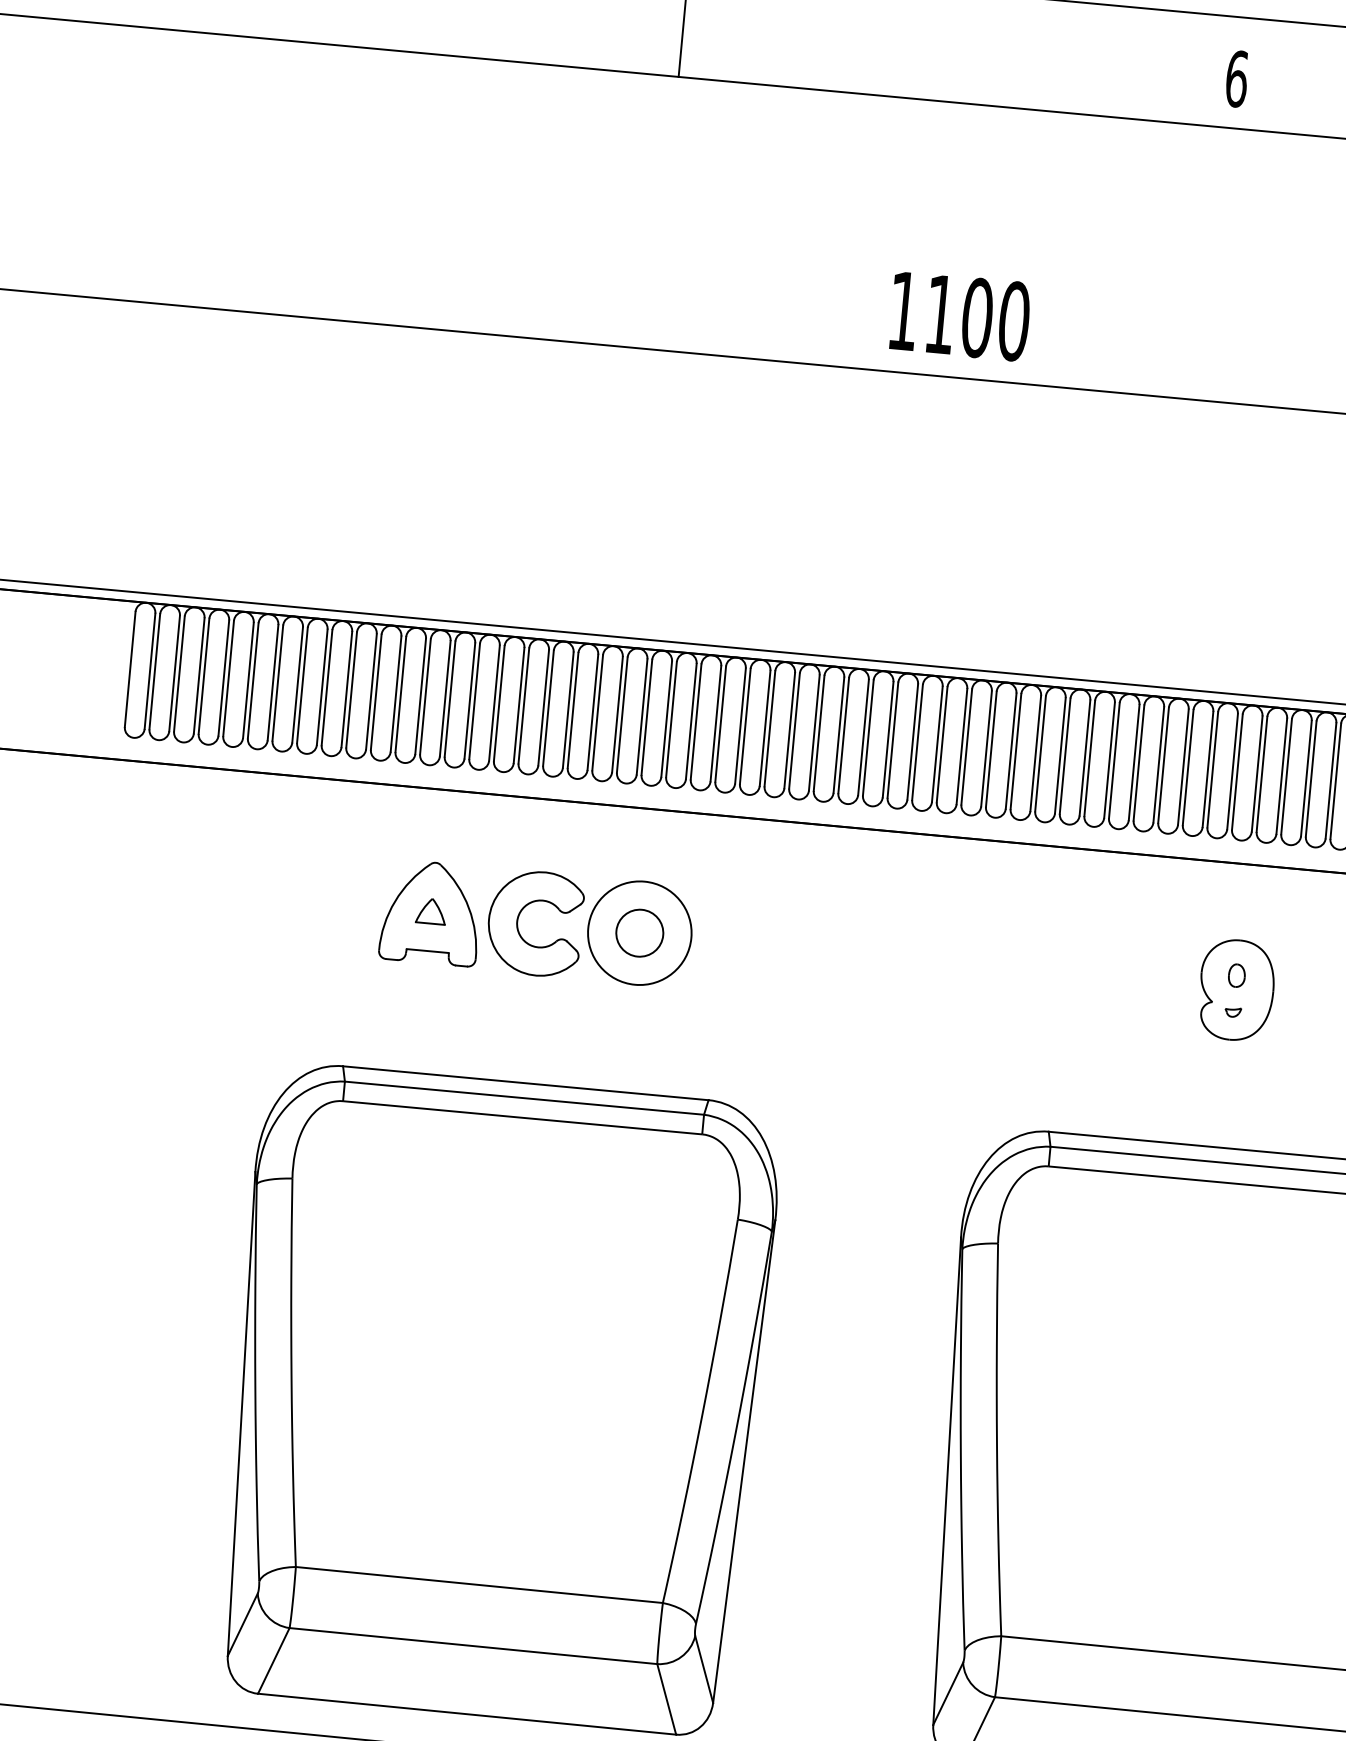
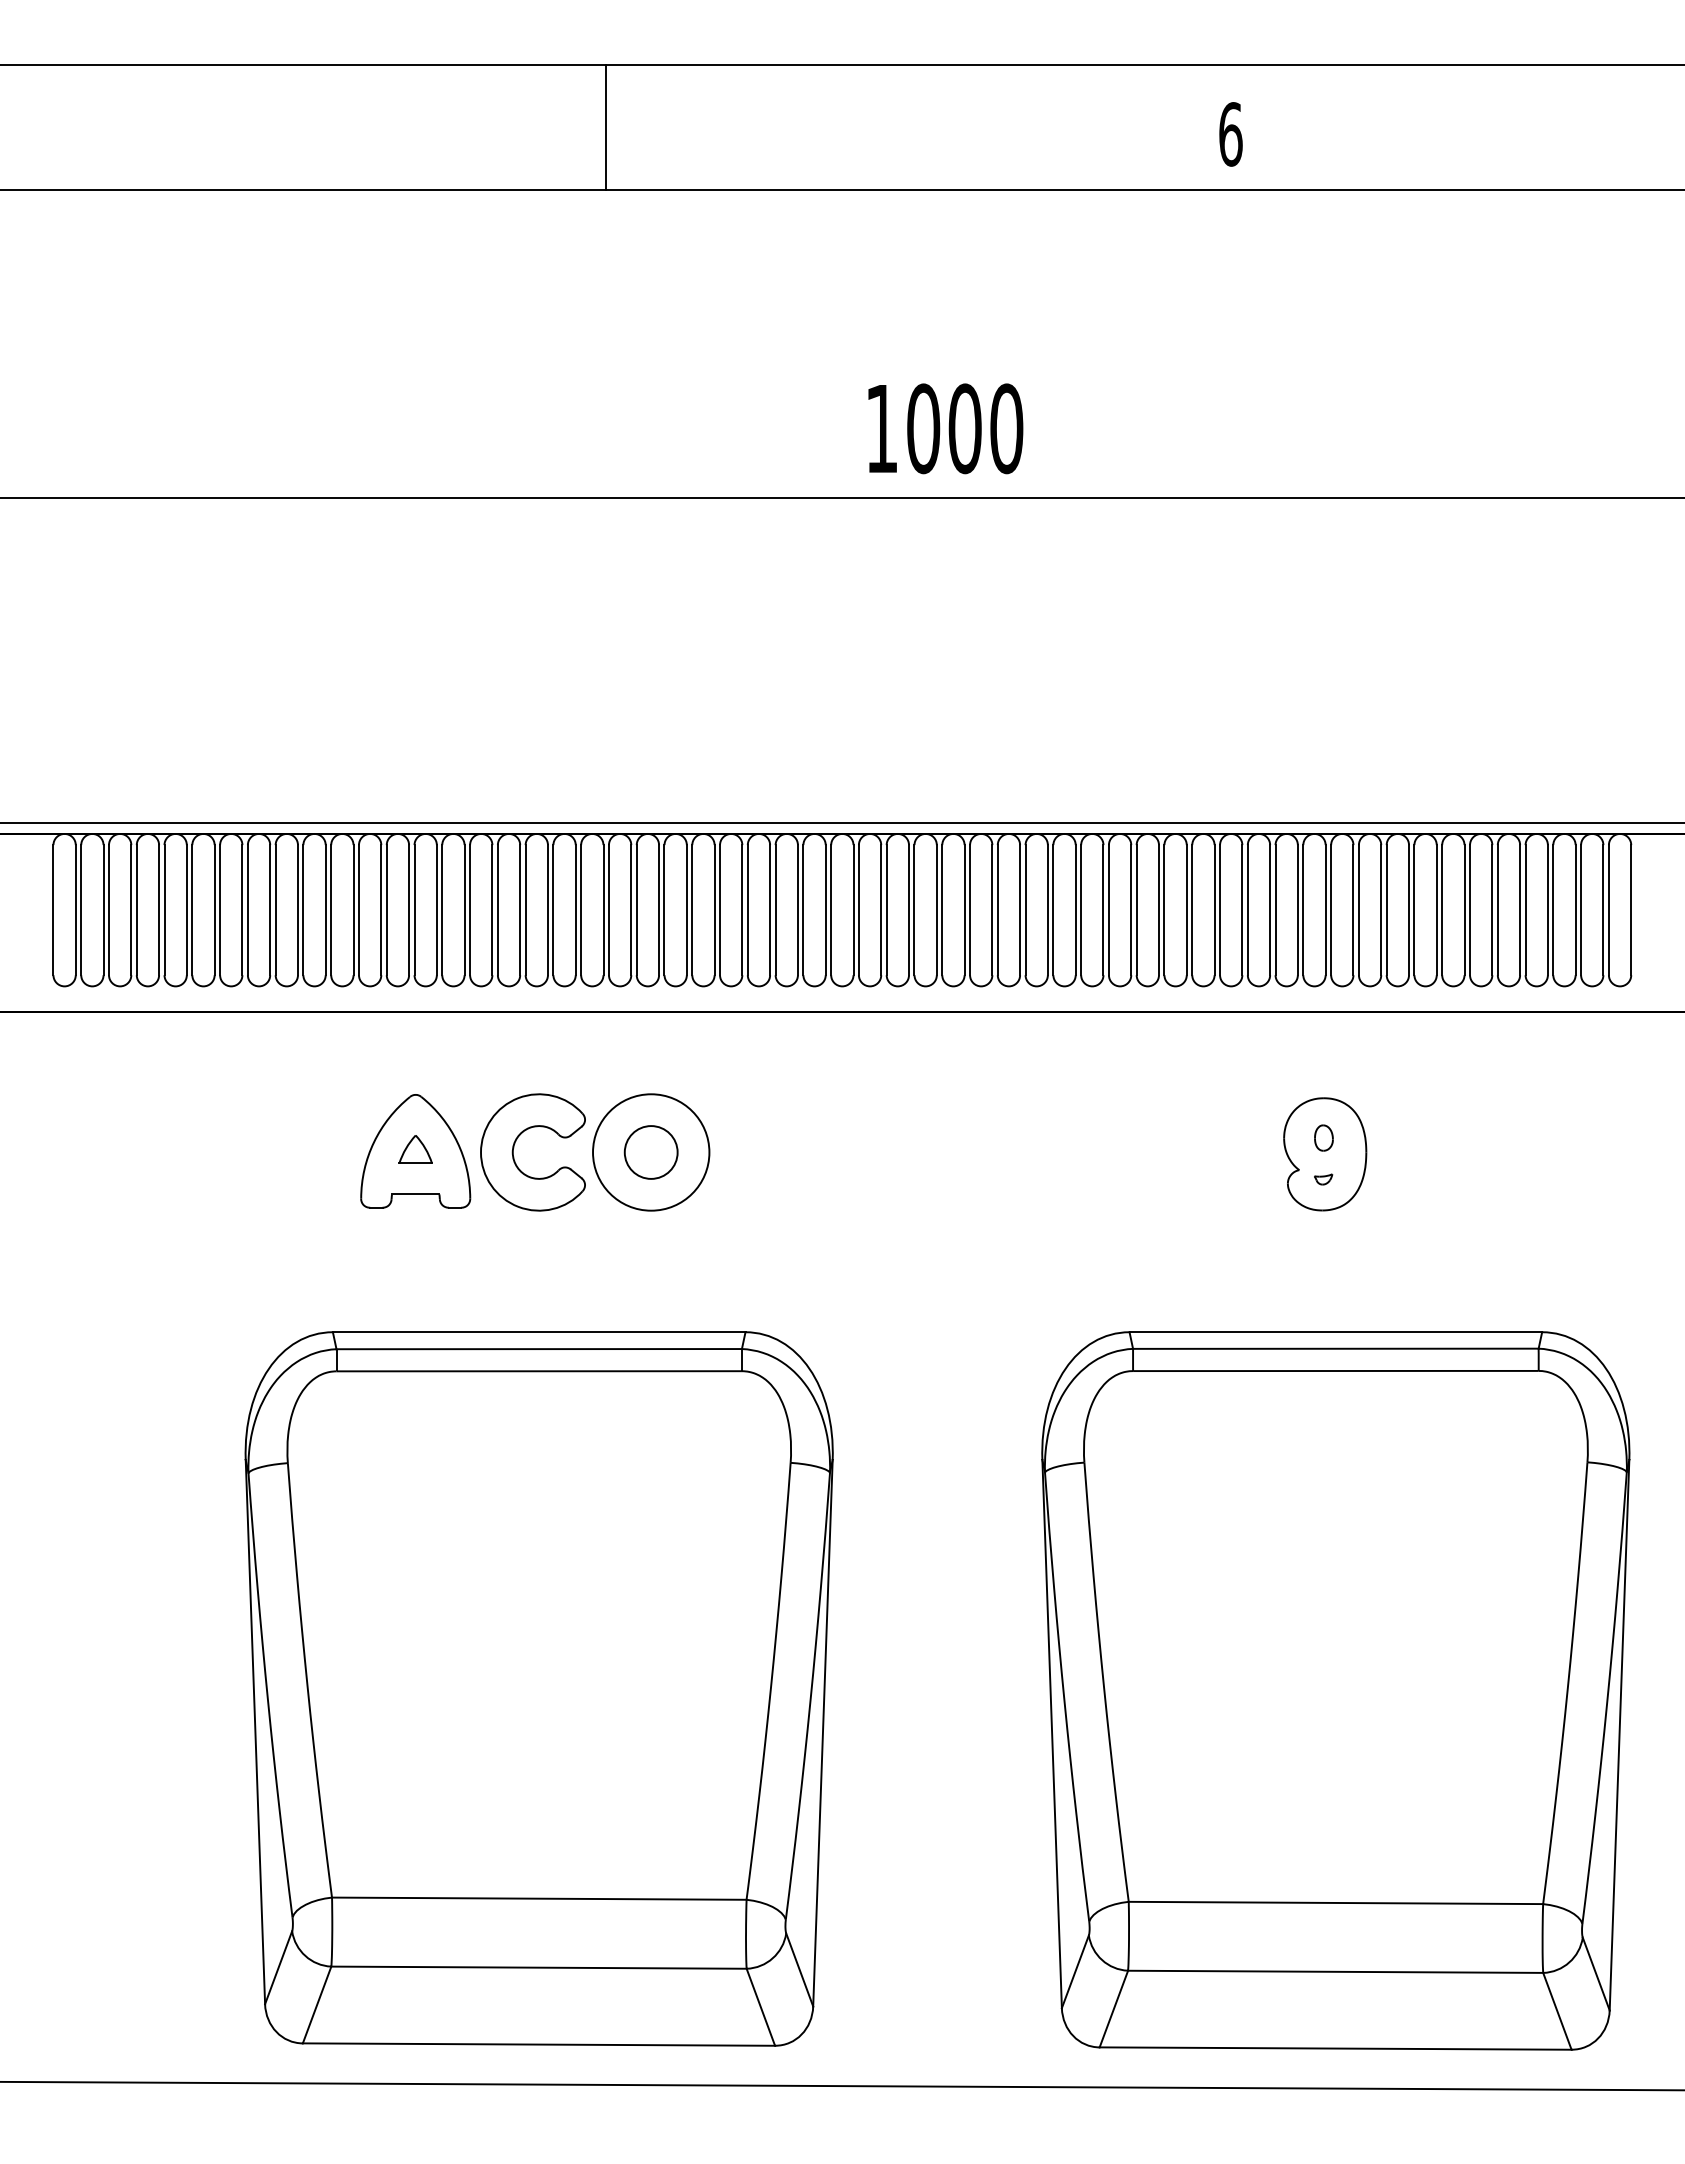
text: (940, 314) -> (923, 428), 1100 -> 1000

